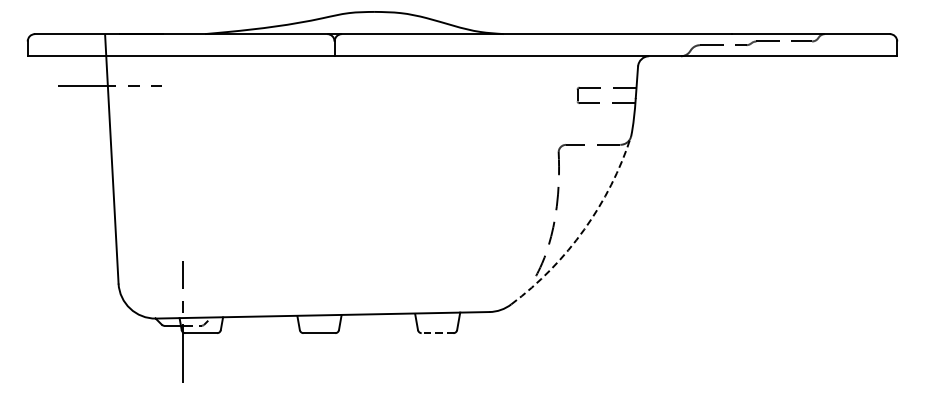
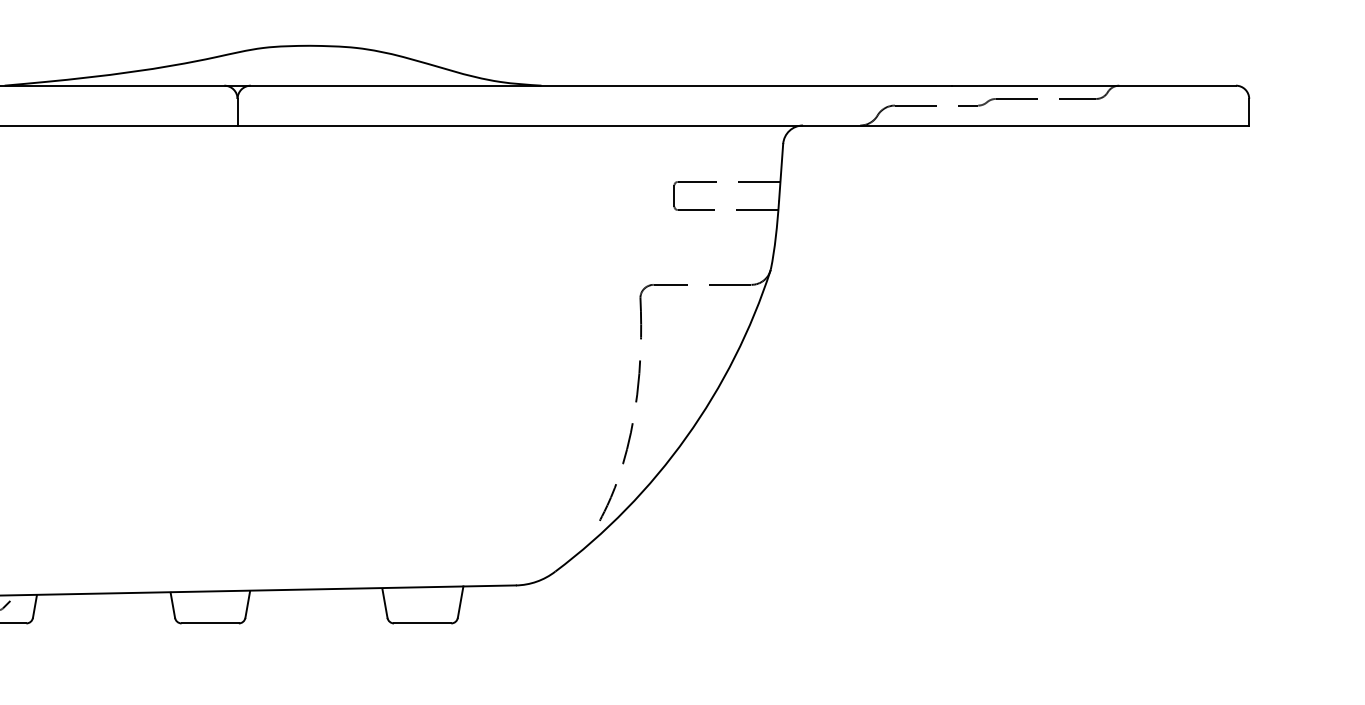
arc: (584, 229) -> (686, 437), dashed -> solid
line: (437, 333) -> (422, 624), dashed -> solid

